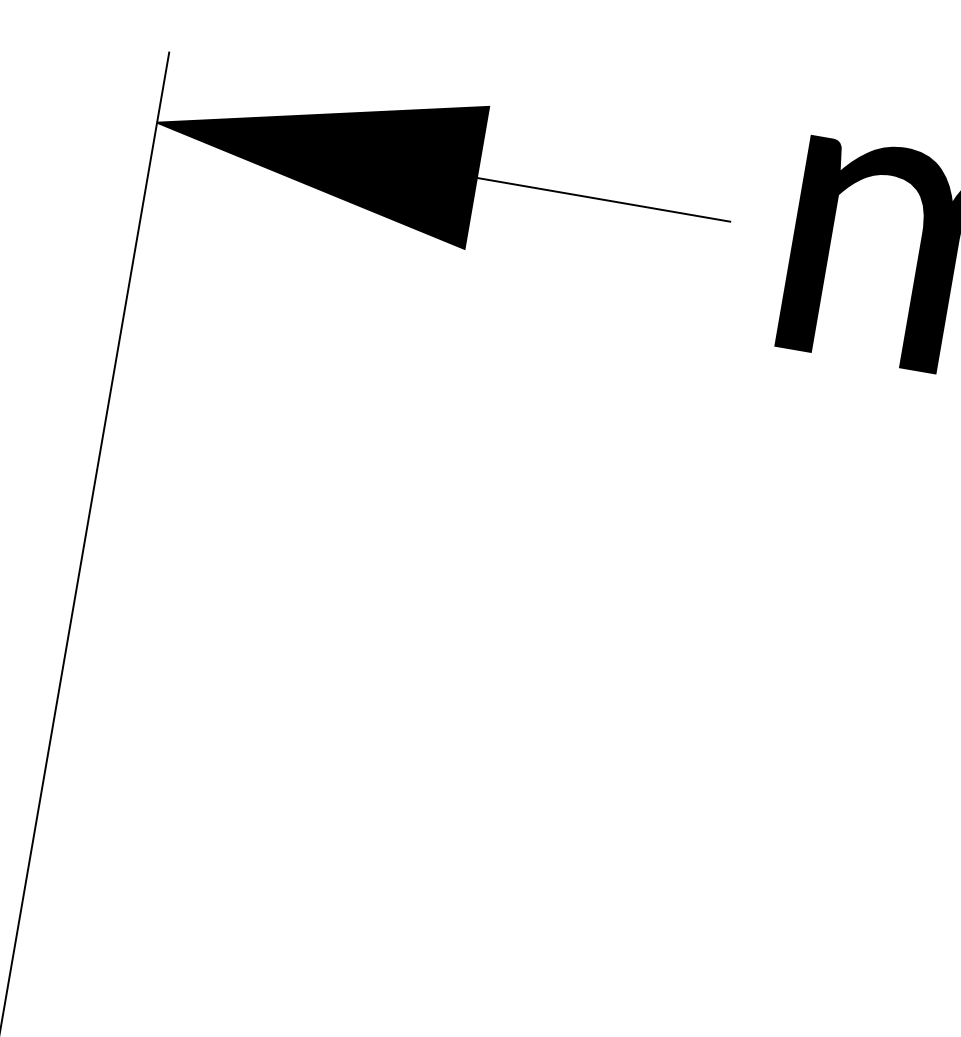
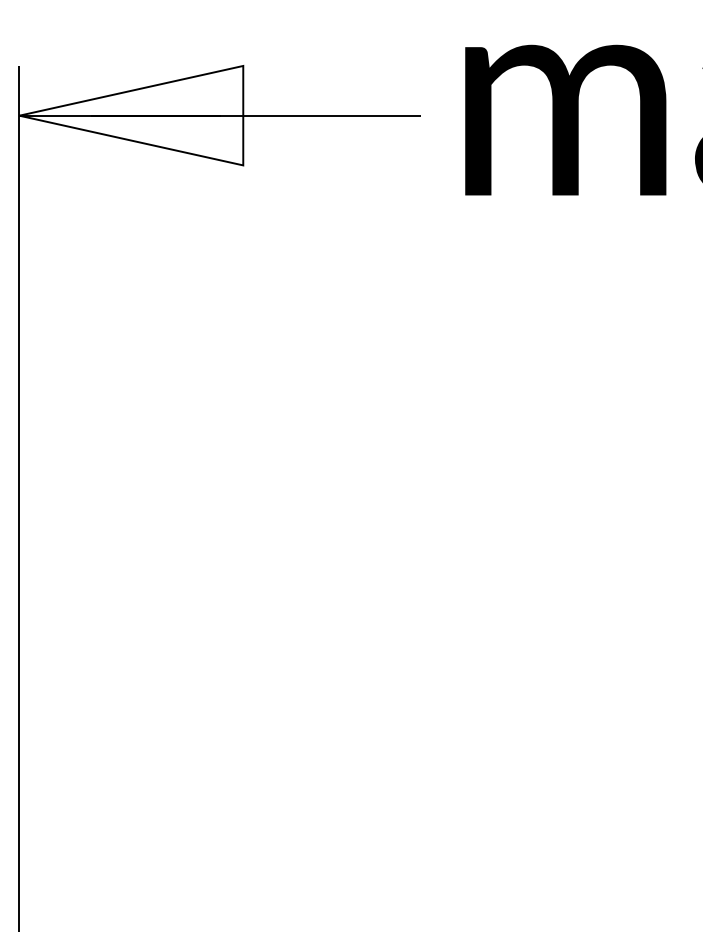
fill: (317, 150) -> (131, 115), removed

